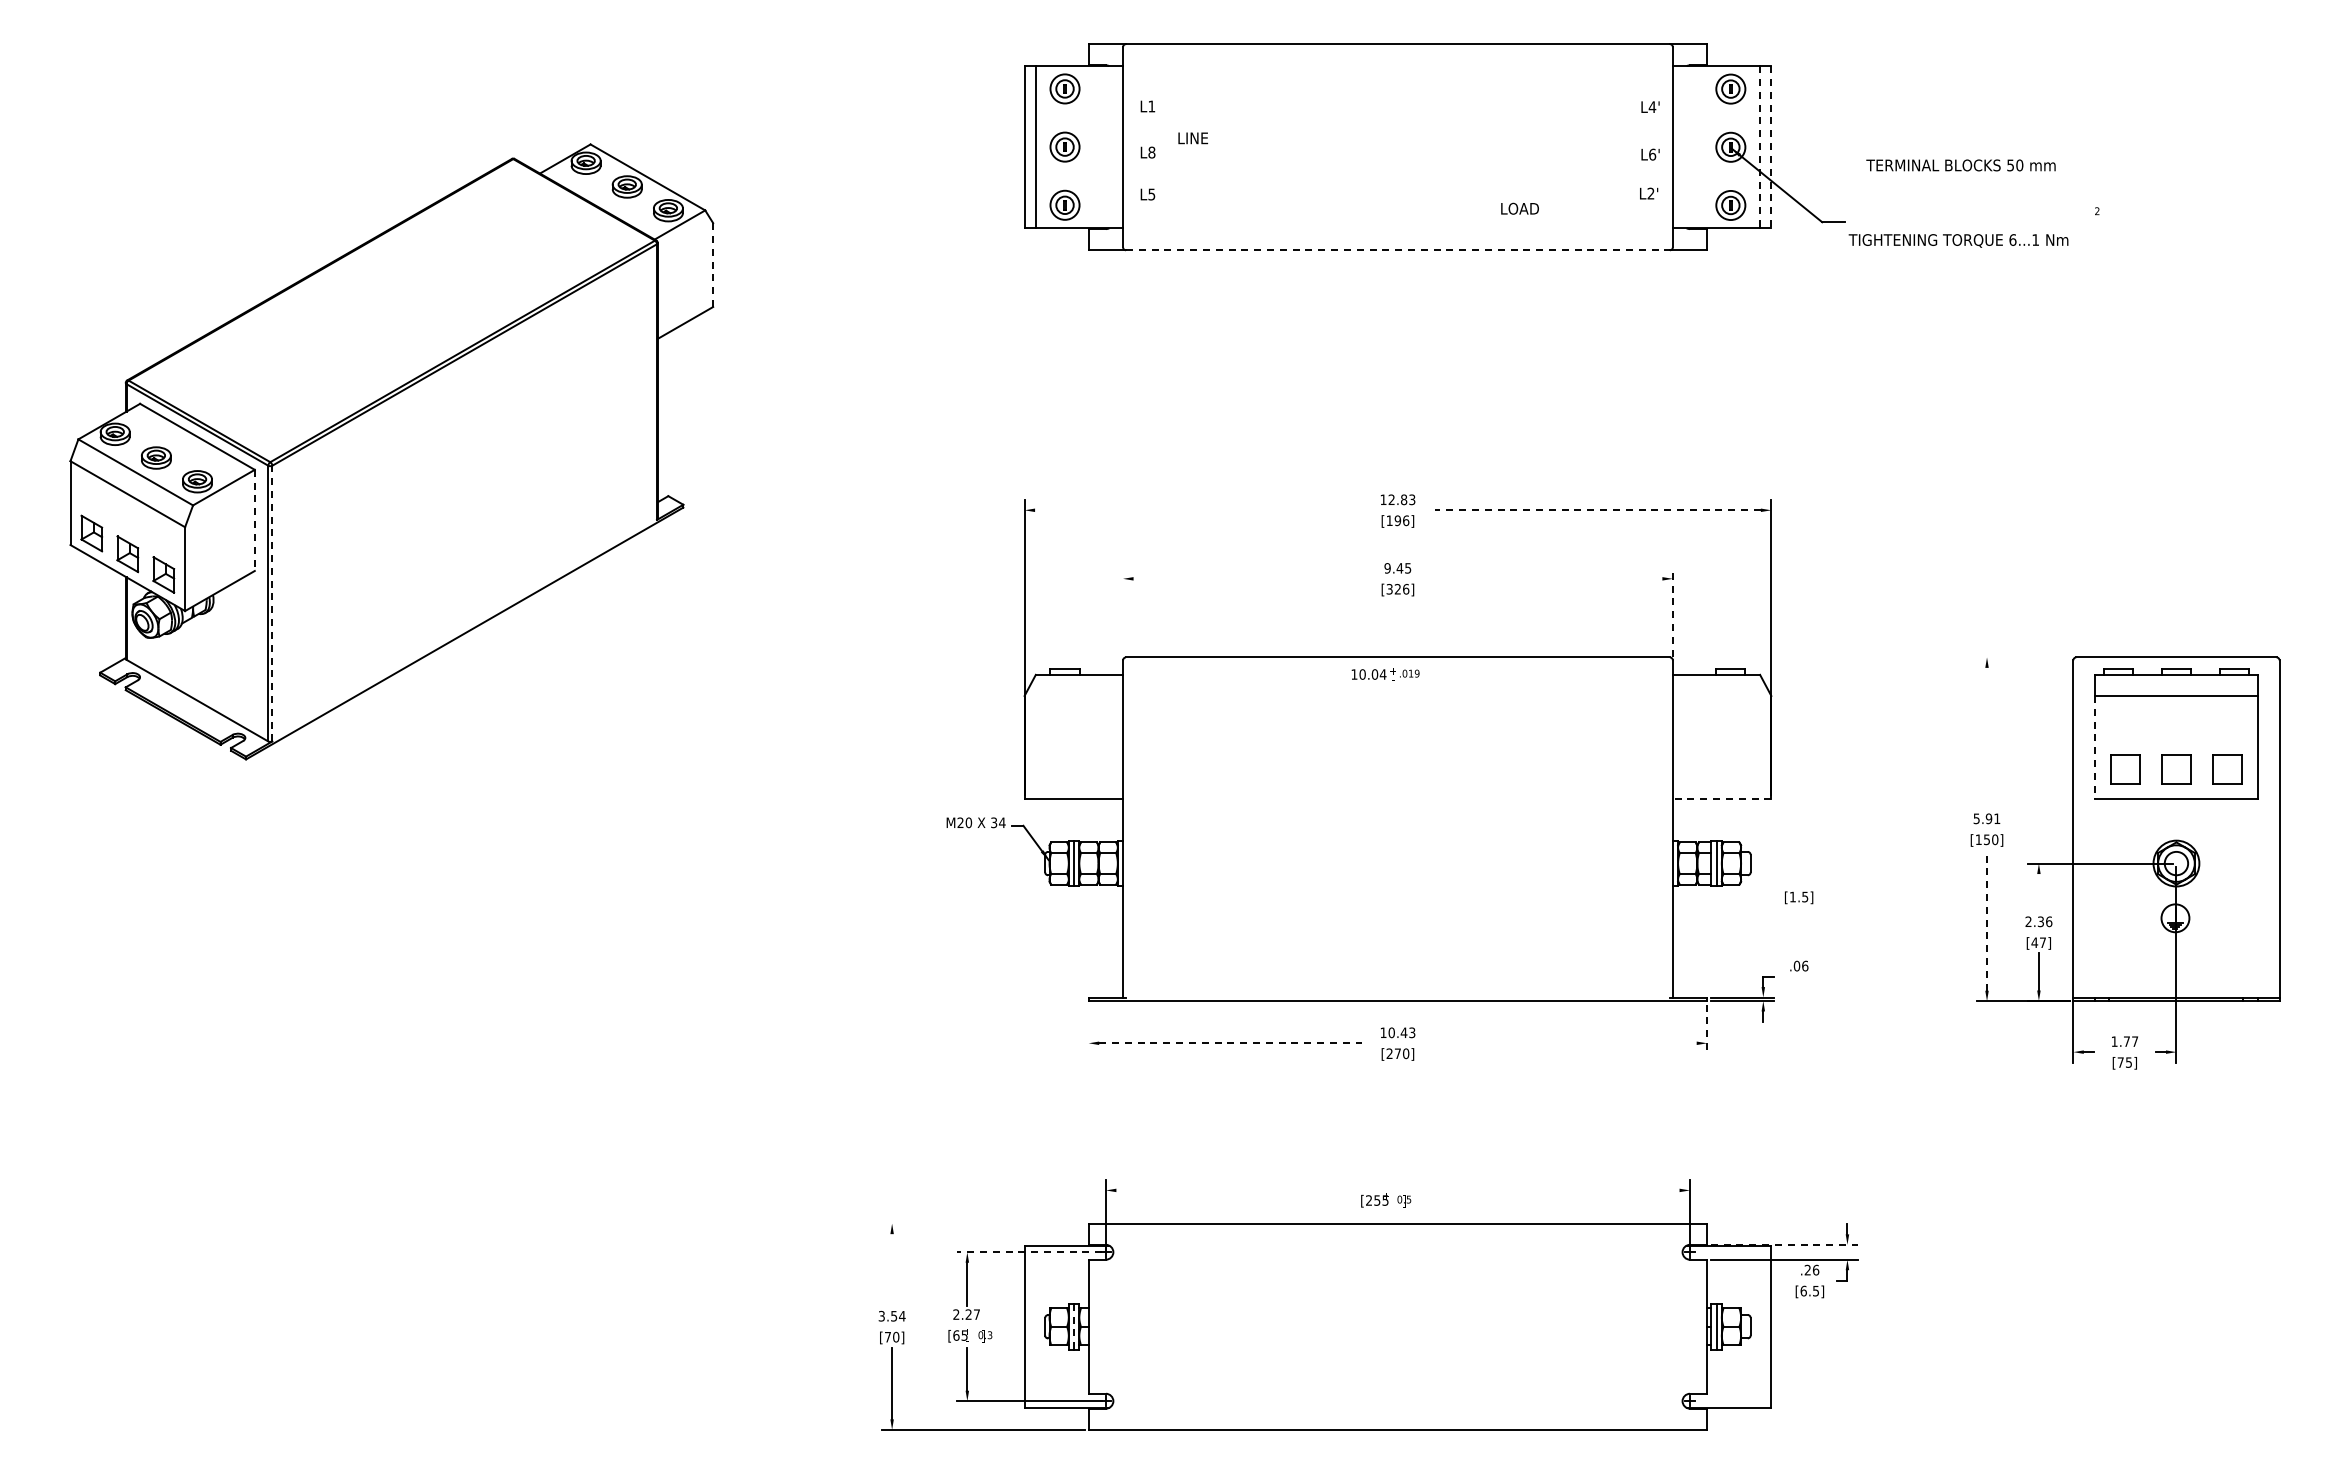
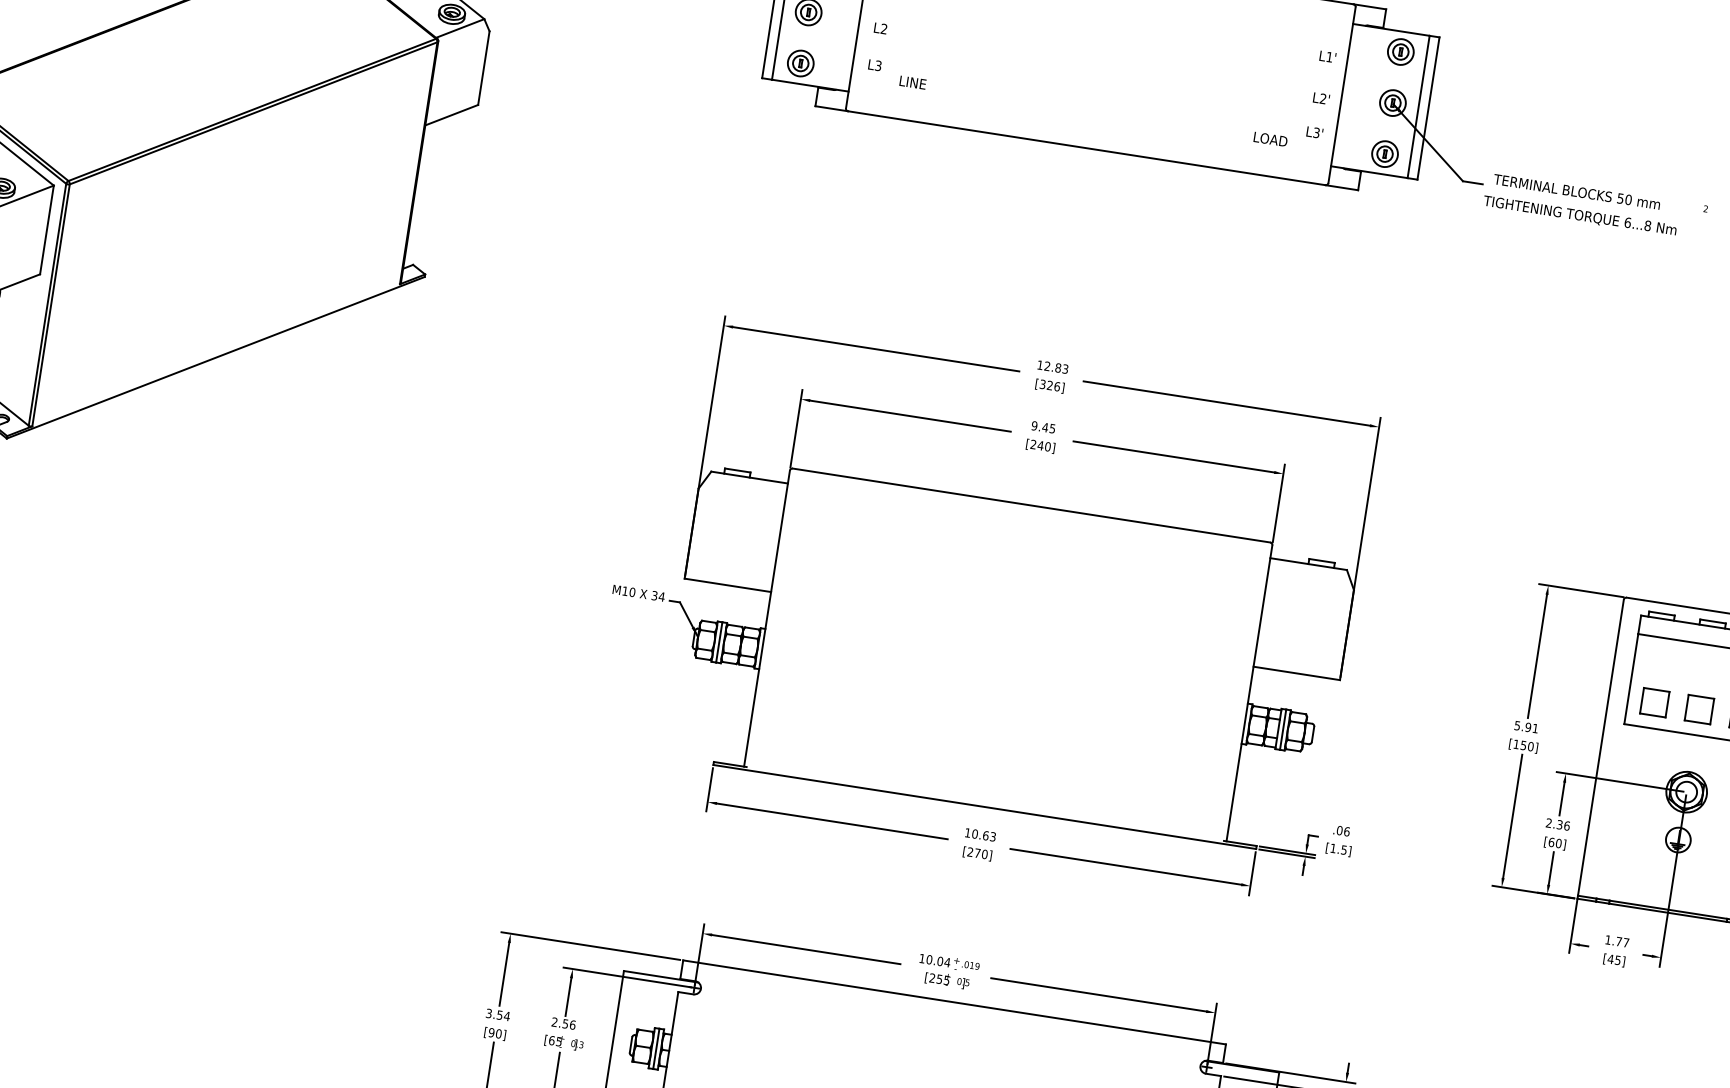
text: (1652, 106) -> (1329, 56), L4' -> L1'
text: (1192, 138) -> (912, 82), moved
line: (1760, 147) -> (1418, 107), dashed -> solid
line: (1771, 147) -> (1428, 108), dashed -> solid
text: (1151, 152) -> (883, 28), L8 -> L2
text: (1652, 154) -> (1323, 98), L6' -> L2'
text: (1960, 165) -> (1576, 191), moved
text: (1151, 193) -> (878, 64), L5 -> L3
text: (1650, 193) -> (1316, 132), L2' -> L3'
text: (1519, 208) -> (1270, 139), moved
text: (2035, 239) -> (1647, 225), 6...1 -> 6...8
line: (1397, 250) -> (1086, 148), dashed -> solid
line: (713, 265) -> (484, 68), dashed -> solid
line: (1198, 510) -> (876, 349), added
line: (1597, 510) -> (1226, 403), dashed -> solid
line: (254, 520) -> (46, 230), dashed -> solid
text: (1393, 520) -> (1046, 384), [196] -> [326]
line: (1247, 578) -> (910, 415), added
line: (1547, 578) -> (1173, 456), added
text: (1397, 589) -> (1040, 445), [326] -> [240]
line: (272, 603) -> (51, 305), dashed -> solid
line: (1123, 612) -> (796, 428), added
line: (1672, 612) -> (1278, 503), dashed -> solid
line: (2024, 657) -> (1581, 590), added
text: (1385, 674) -> (949, 962), moved
line: (1987, 737) -> (1537, 655), added
line: (2095, 747) -> (1631, 679), dashed -> solid
line: (1721, 798) -> (1296, 673), dashed -> solid
text: (960, 822) -> (625, 590), M20 -> M10
line: (2038, 892) -> (1561, 798), added
text: (1799, 897) -> (1339, 849), moved
line: (1987, 920) -> (1513, 816), dashed -> solid
text: (2038, 942) -> (1554, 842), [47] -> [60]
line: (1088, 1028) -> (709, 789), added
line: (1707, 1029) -> (1252, 874), dashed -> solid
text: (1403, 1032) -> (985, 835), 10.43 -> 10.63
line: (1231, 1043) -> (832, 821), dashed -> solid
line: (1564, 1043) -> (1125, 866), added
text: (2120, 1062) -> (1610, 959), [75] -> [45]
line: (1223, 1190) -> (805, 949), added
line: (1556, 1190) -> (1098, 994), added
line: (983, 1223) -> (590, 945), added
line: (1784, 1244) -> (1290, 1073), dashed -> solid
line: (1029, 1252) -> (627, 977), dashed -> solid
line: (892, 1269) -> (504, 973), added
text: (972, 1314) -> (568, 1024), 2.27 -> 2.56
line: (1074, 1326) -> (656, 1048), dashed -> solid
text: (887, 1336) -> (491, 1032), [70] -> [90]

